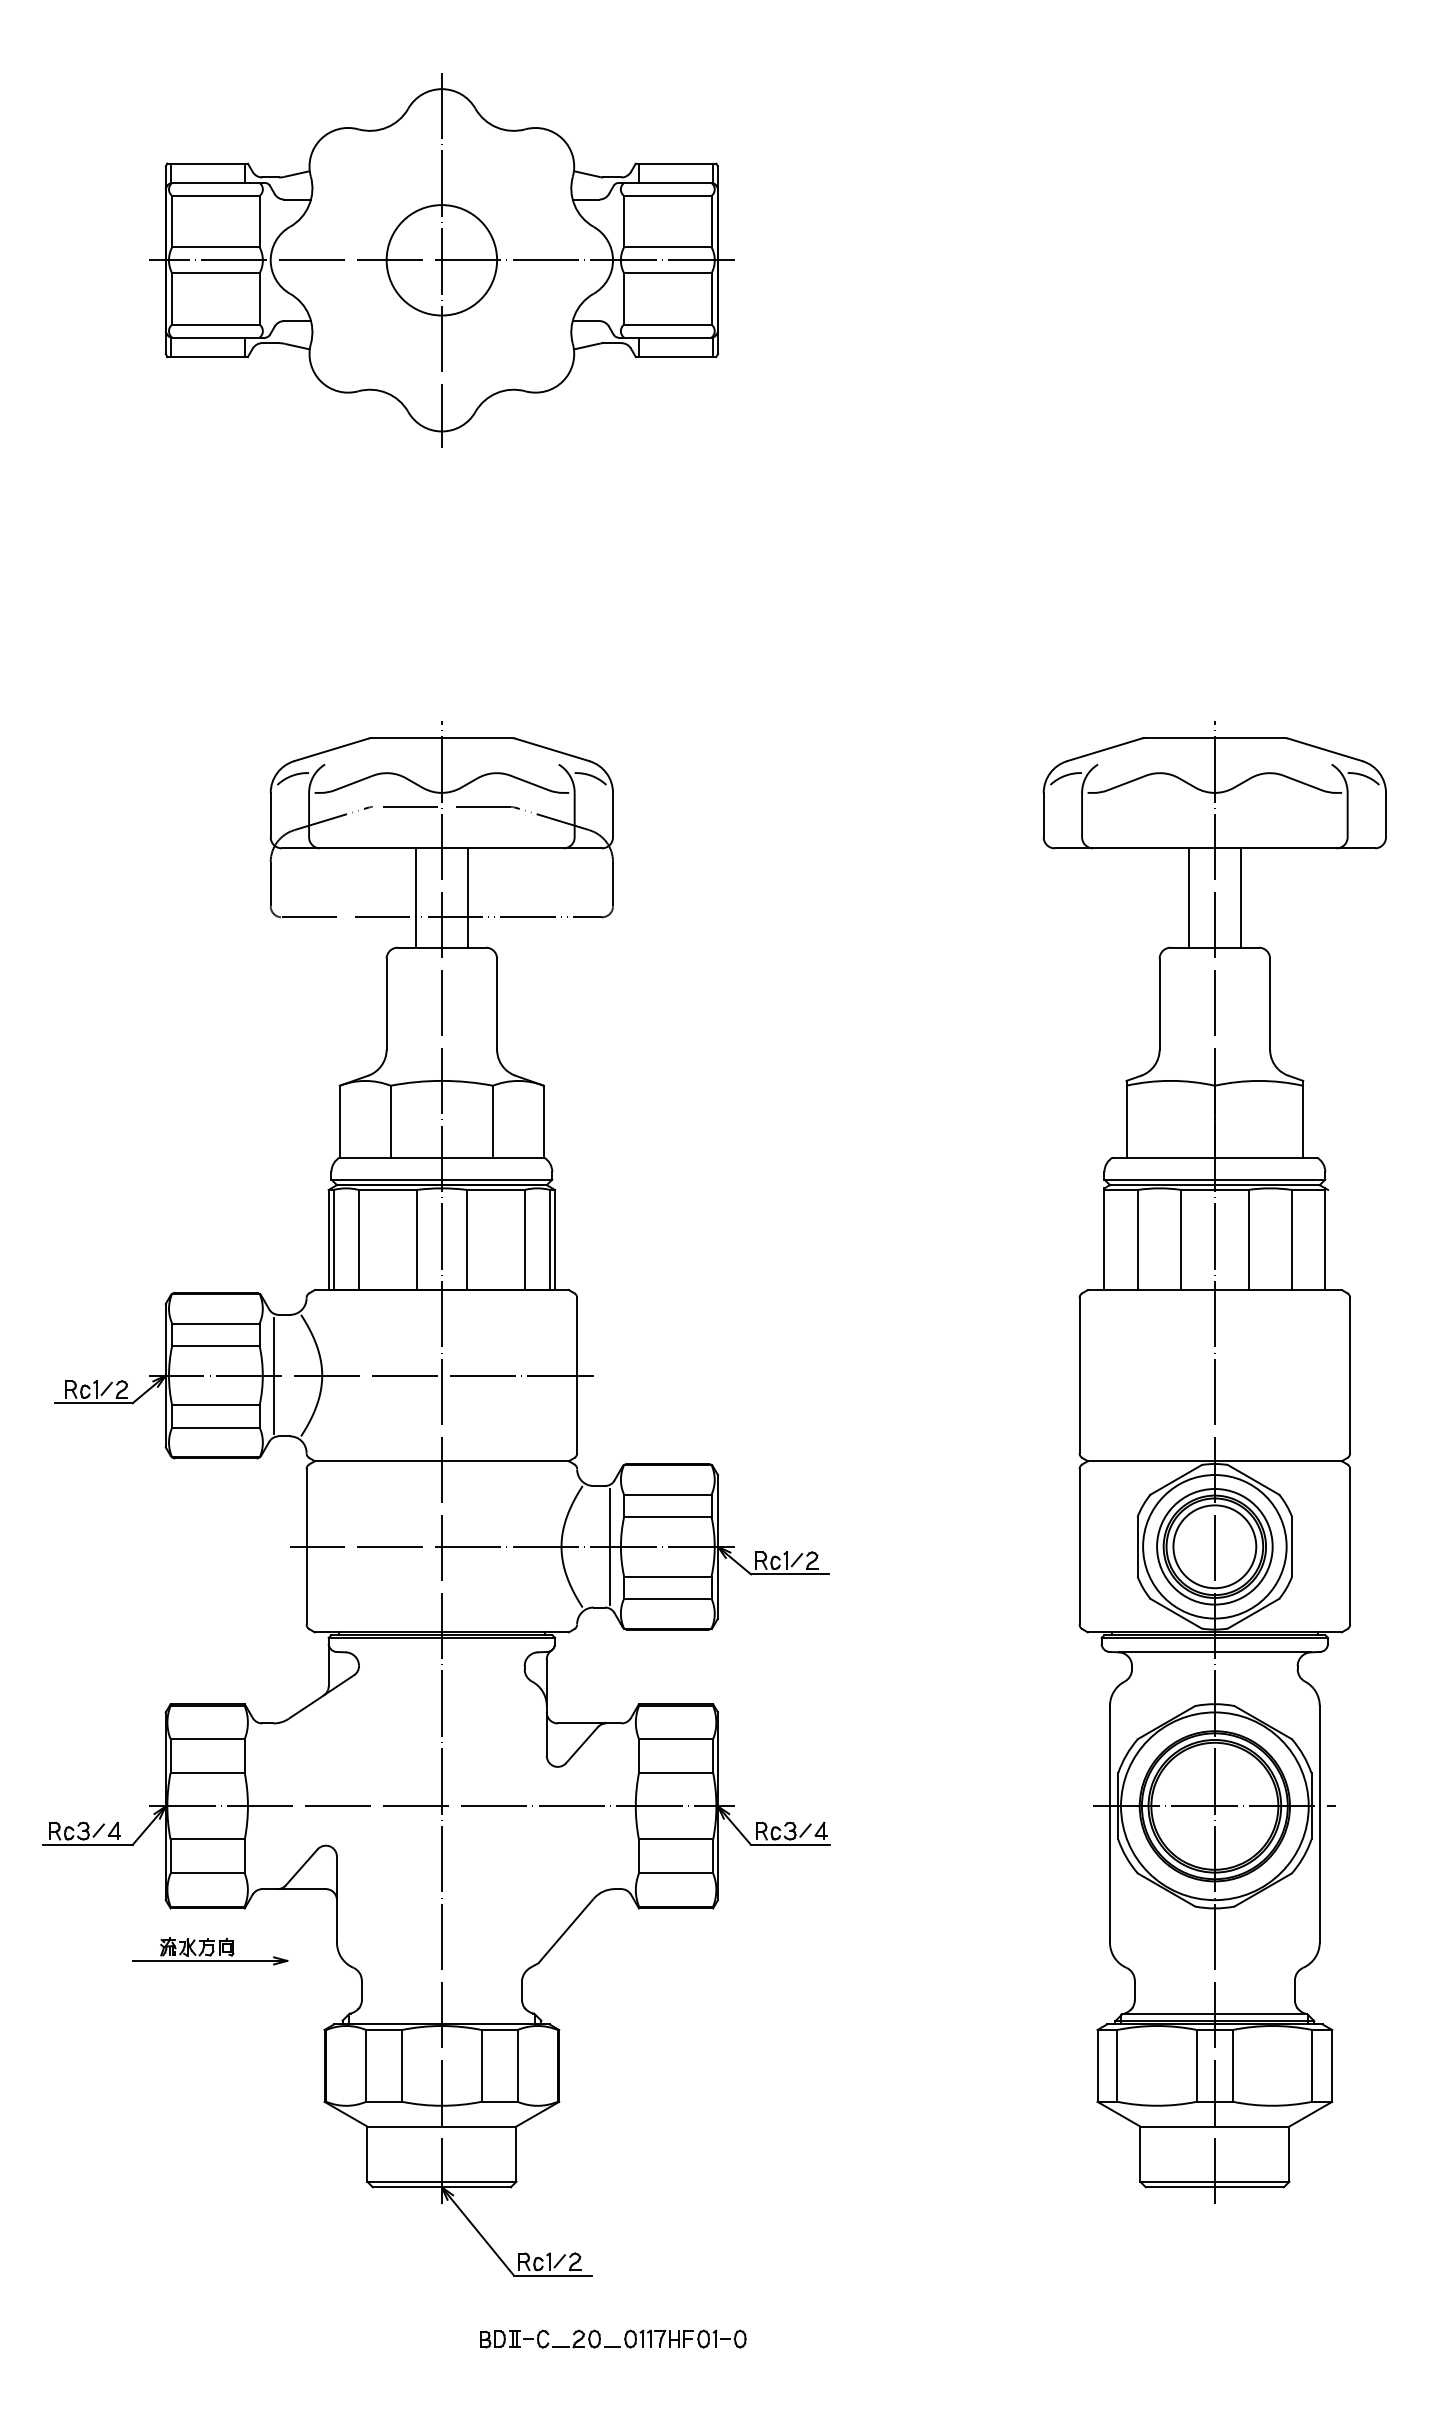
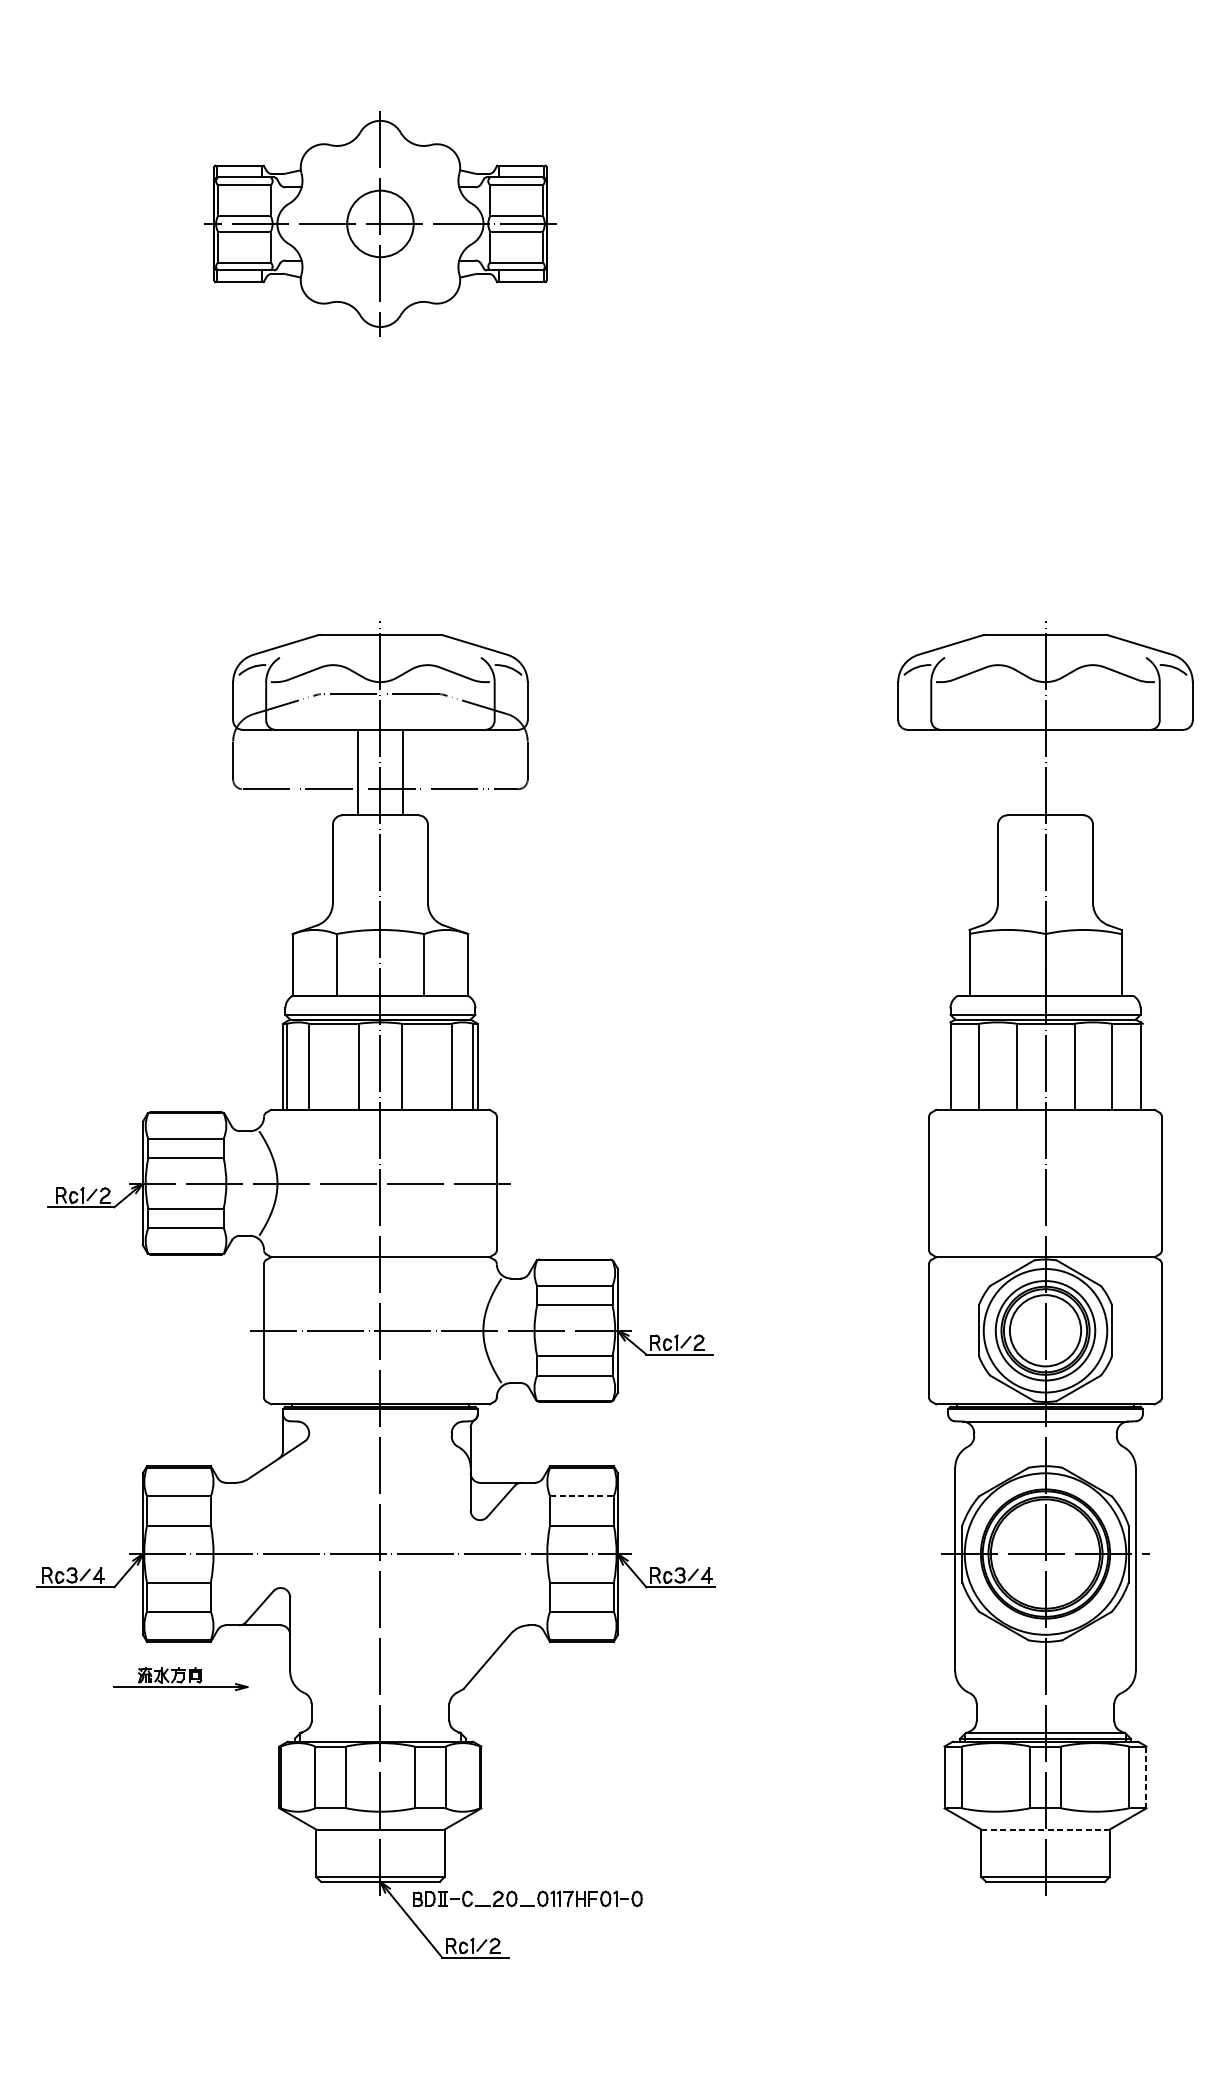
part: (441, 260) -> (380, 224), size x0.7
line: (1188, 897) -> (1022, 772), removed
line: (1241, 897) -> (1068, 772), removed
line: (274, 1375) -> (236, 1183), removed
line: (609, 1546) -> (524, 1330), removed
line: (676, 1739) -> (582, 1496), solid -> dashed
line: (1332, 2065) -> (1146, 1777), solid -> dashed
line: (1214, 2126) -> (1045, 1829), solid -> dashed
part: (613, 2346) -> (528, 1905), moved

